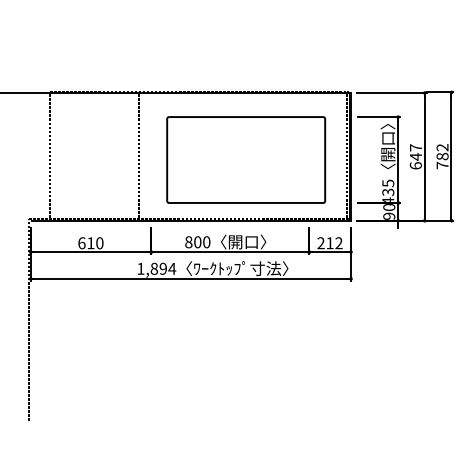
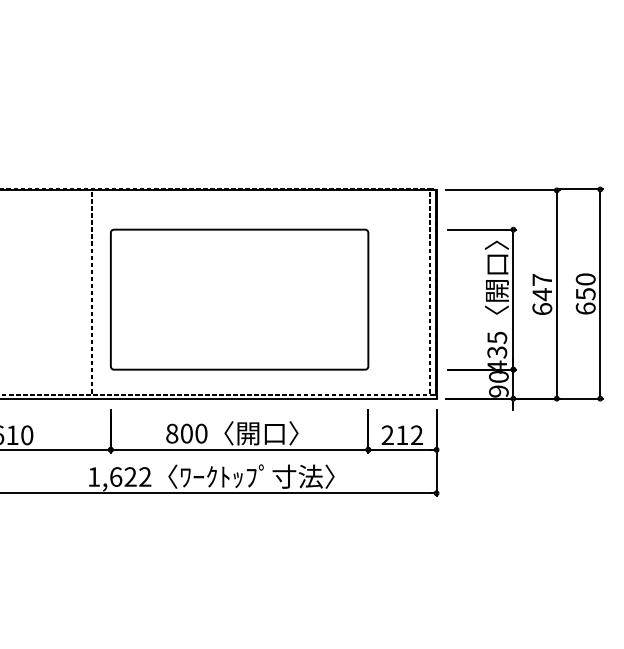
text: (442, 156) -> (585, 293), 782 -> 650
part: (246, 159) -> (240, 298), moved
text: (163, 268) -> (130, 476), 1,894 -> 1,622

